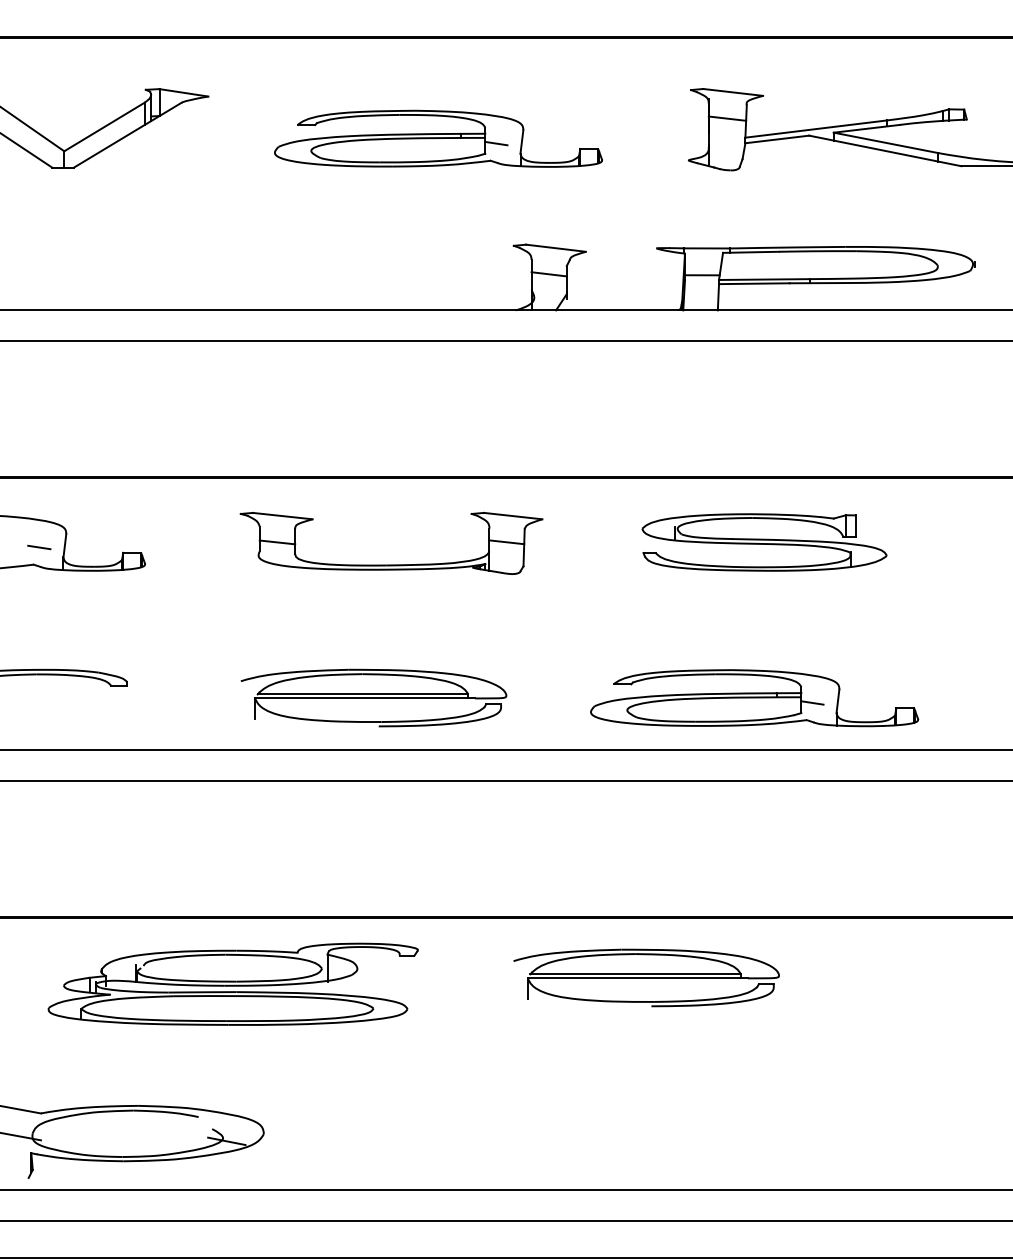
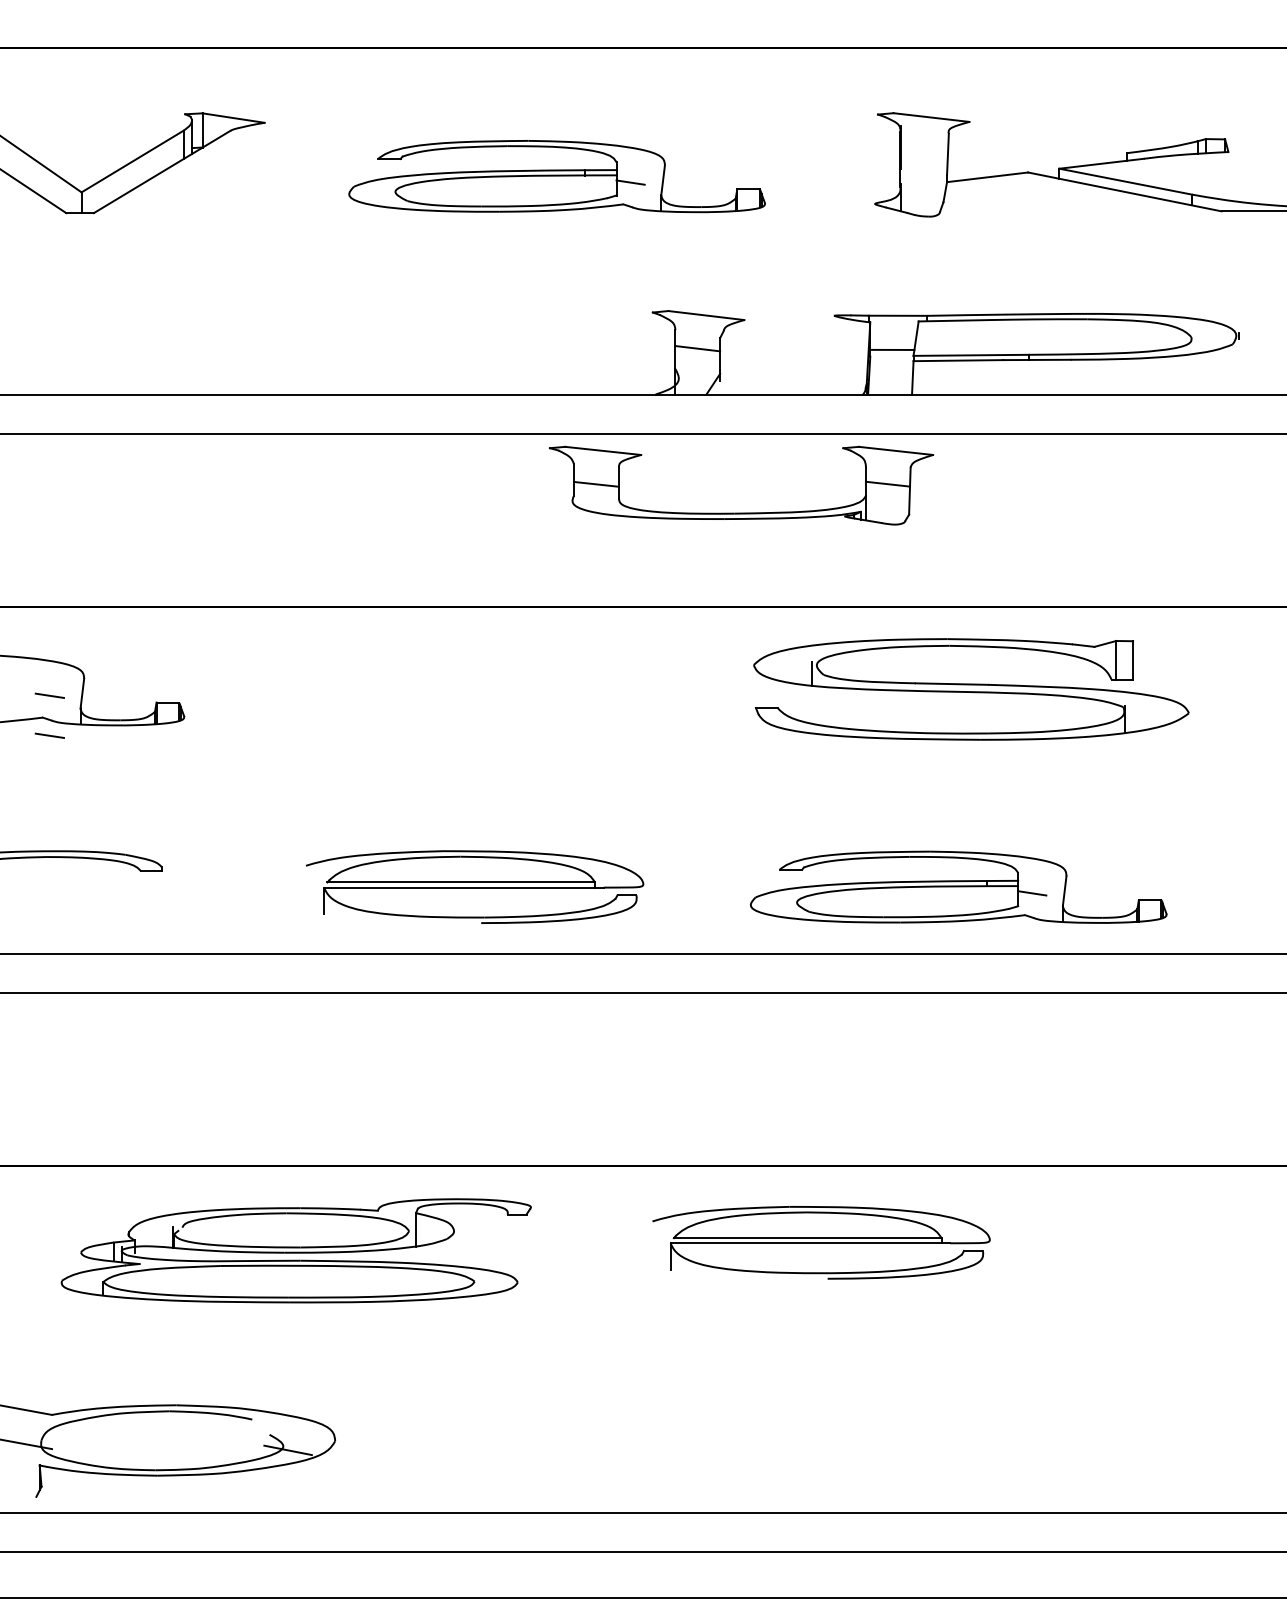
line: (726, 118) -> (923, 150), removed
line: (815, 129) -> (1036, 164), removed
part: (764, 542) -> (971, 689), size x1.4
part: (391, 564) -> (741, 512), moved
line: (39, 578) -> (49, 735), added

